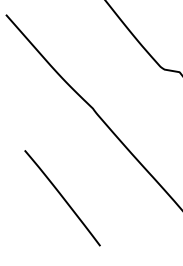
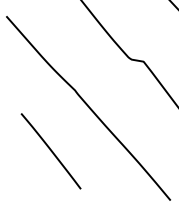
line: (61, 198) -> (50, 151), moved

